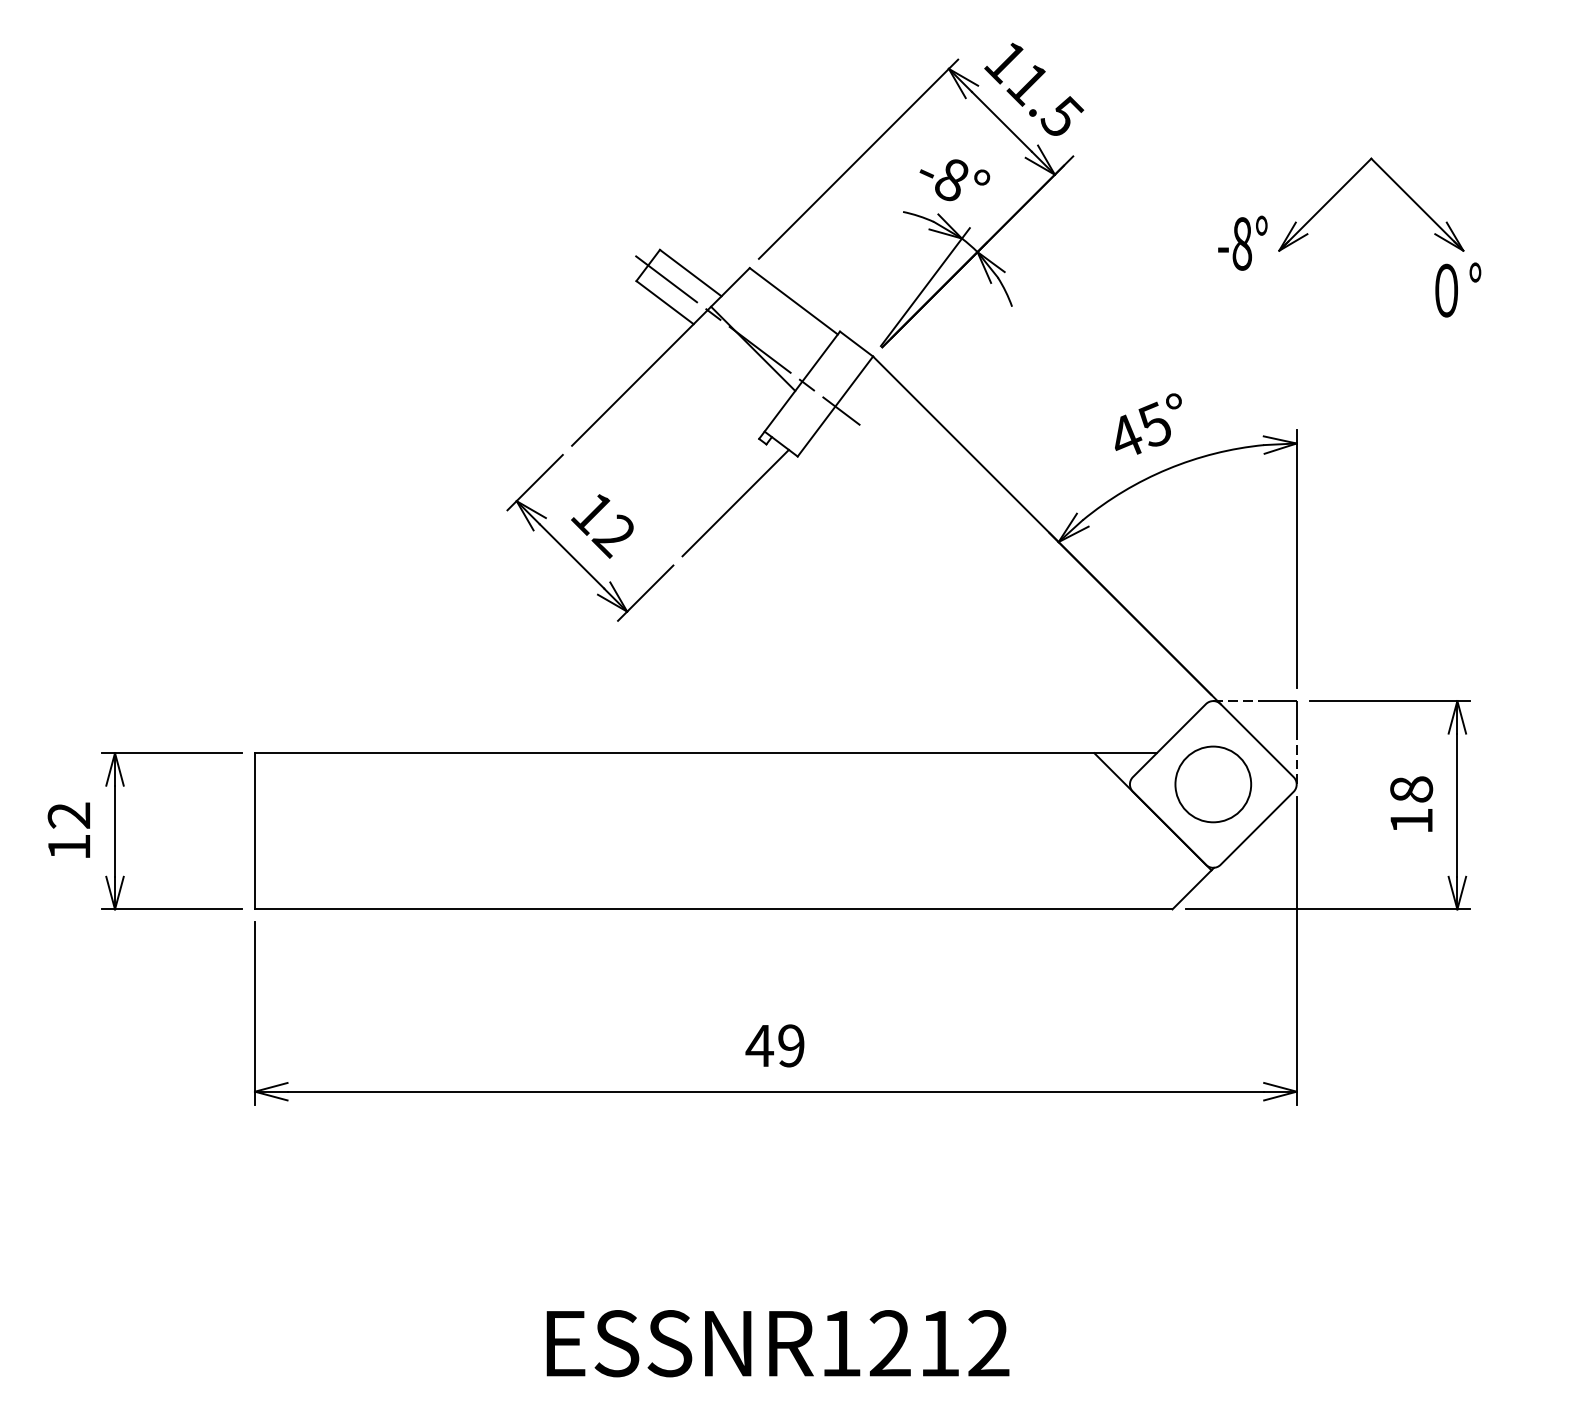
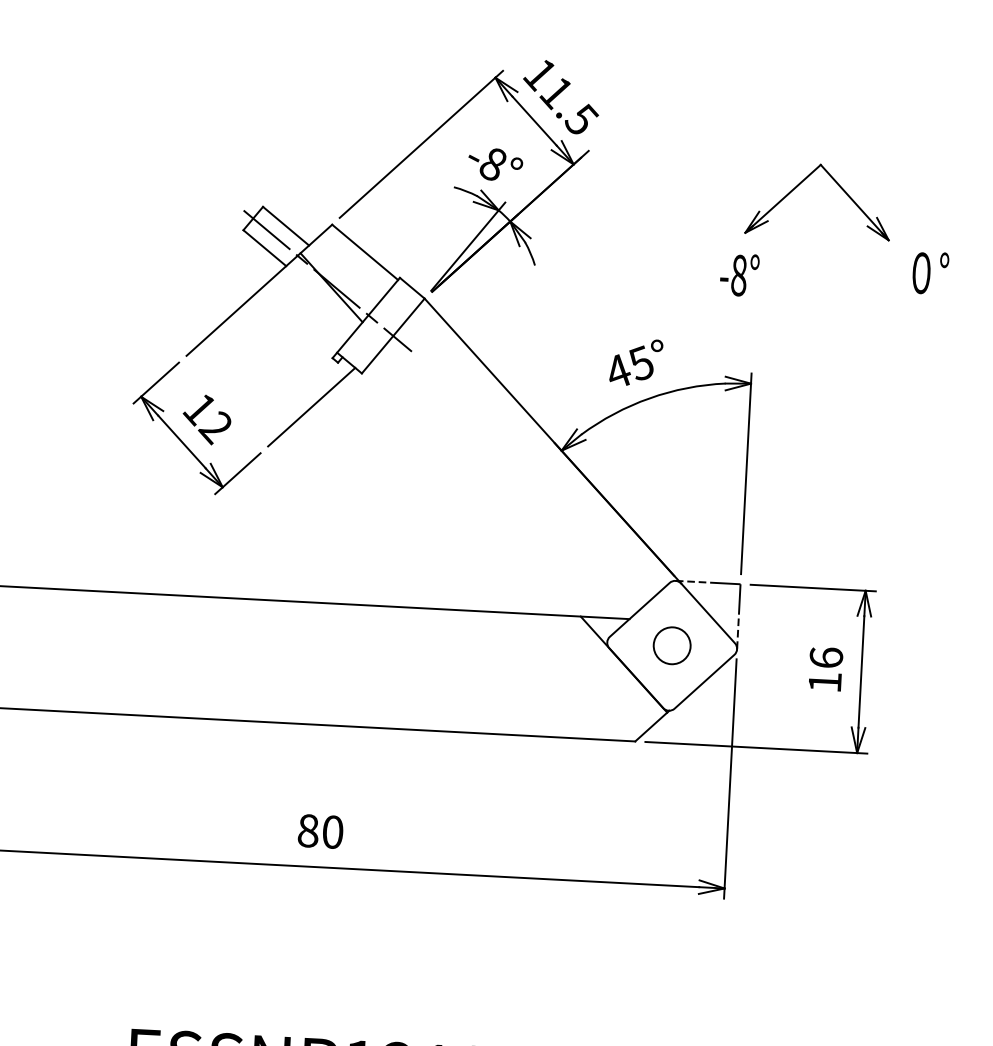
text: (1242, 242) -> (739, 274), moved
text: (1458, 289) -> (930, 272), moved
circle: (1212, 784) -> (671, 645), size x0.62
text: (1411, 789) -> (826, 657), 18 -> 16
text: (774, 1045) -> (319, 831), 49 -> 80

